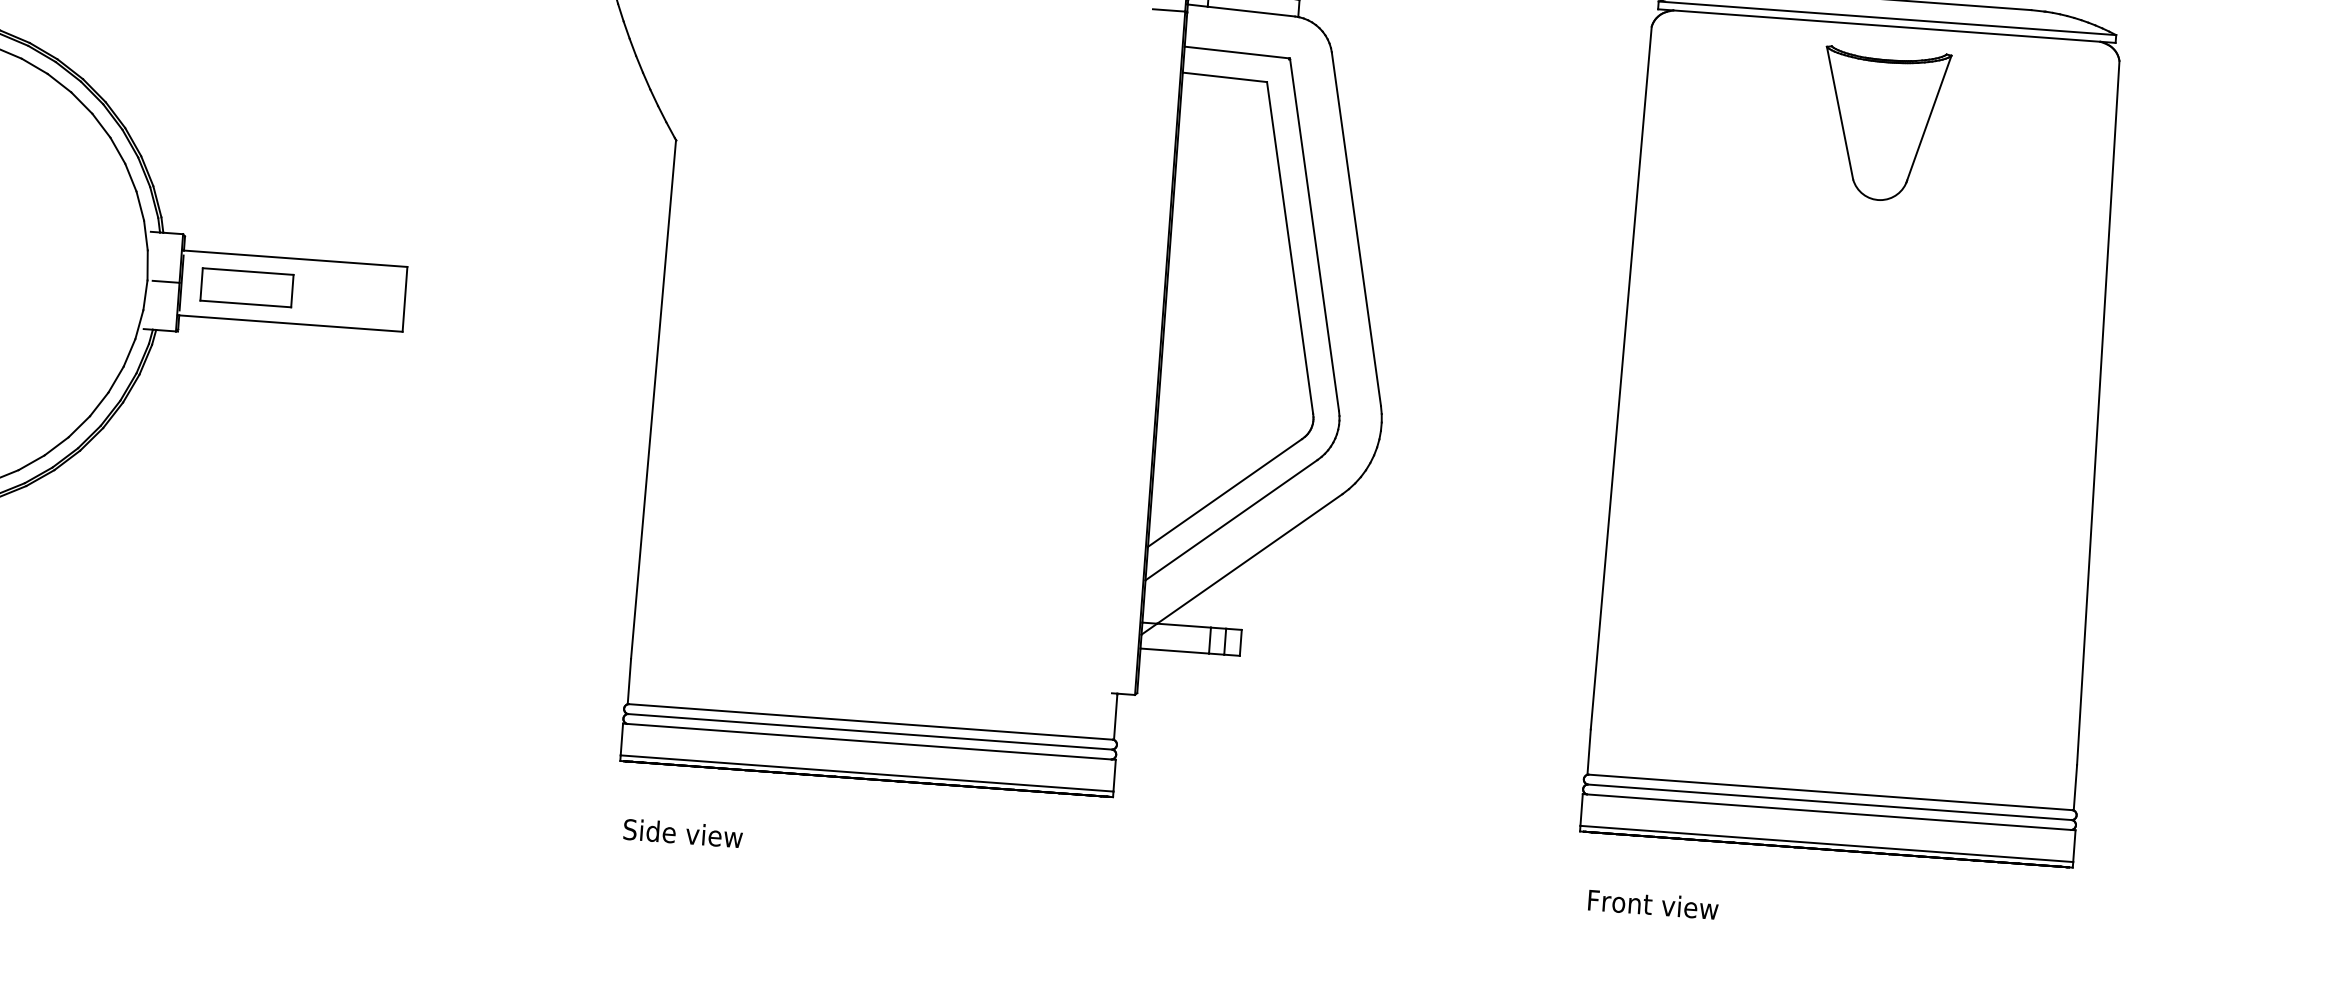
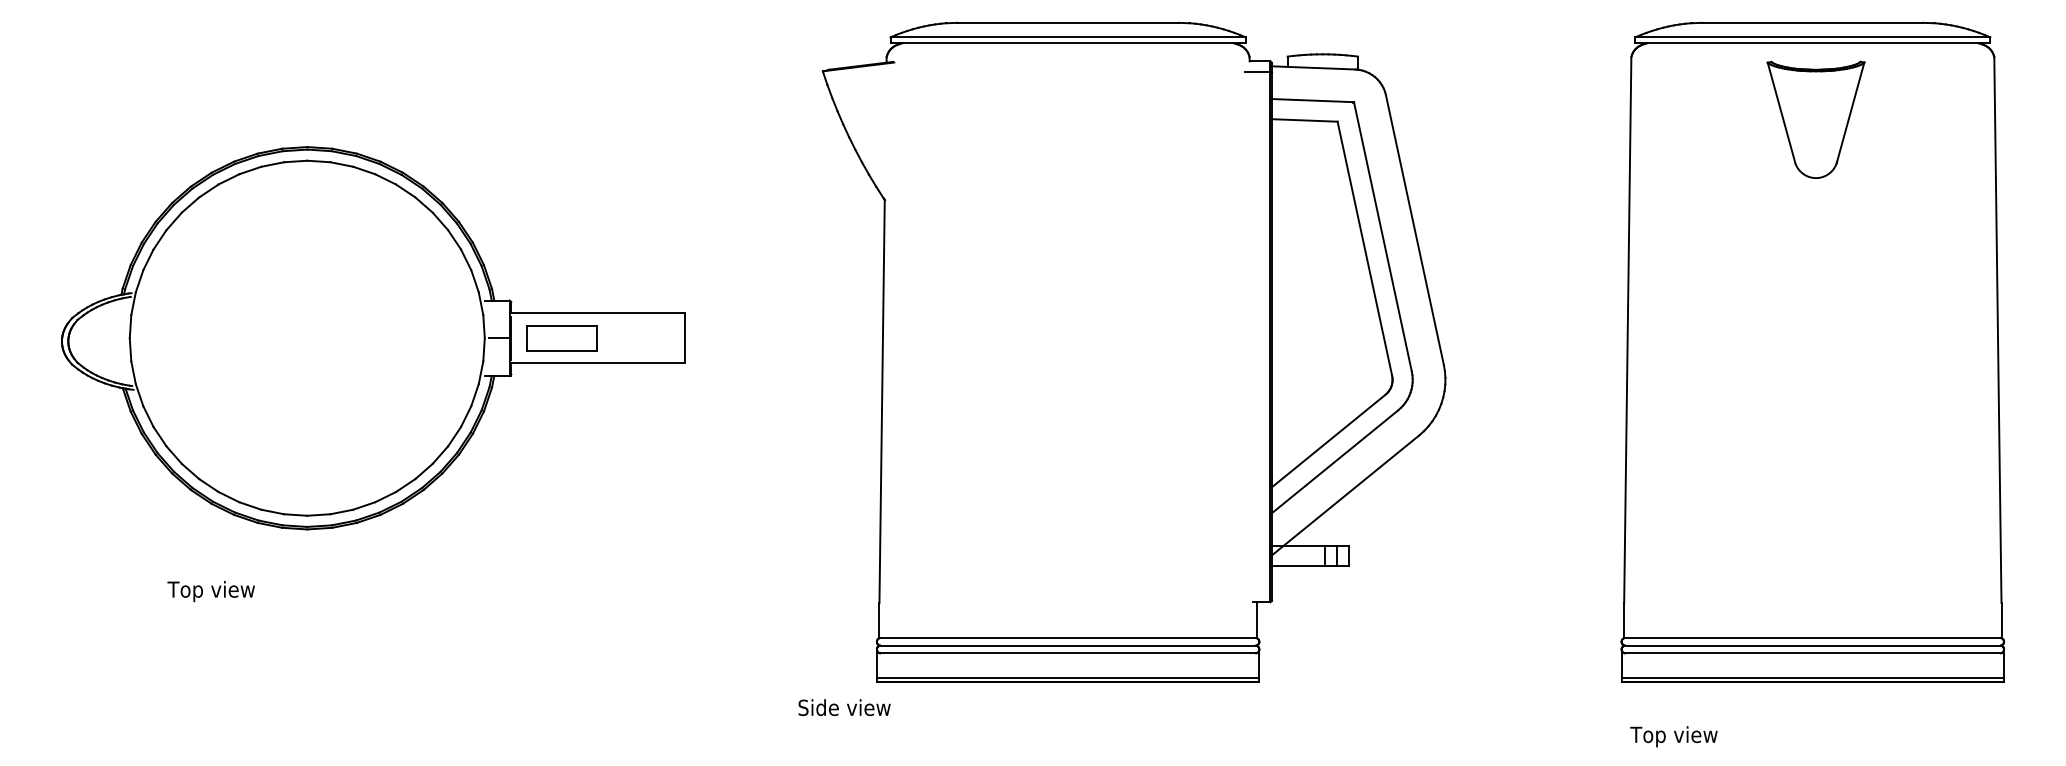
text: (683, 833) -> (844, 707), moved
text: (1652, 906) -> (1681, 736), Front view -> Top view

